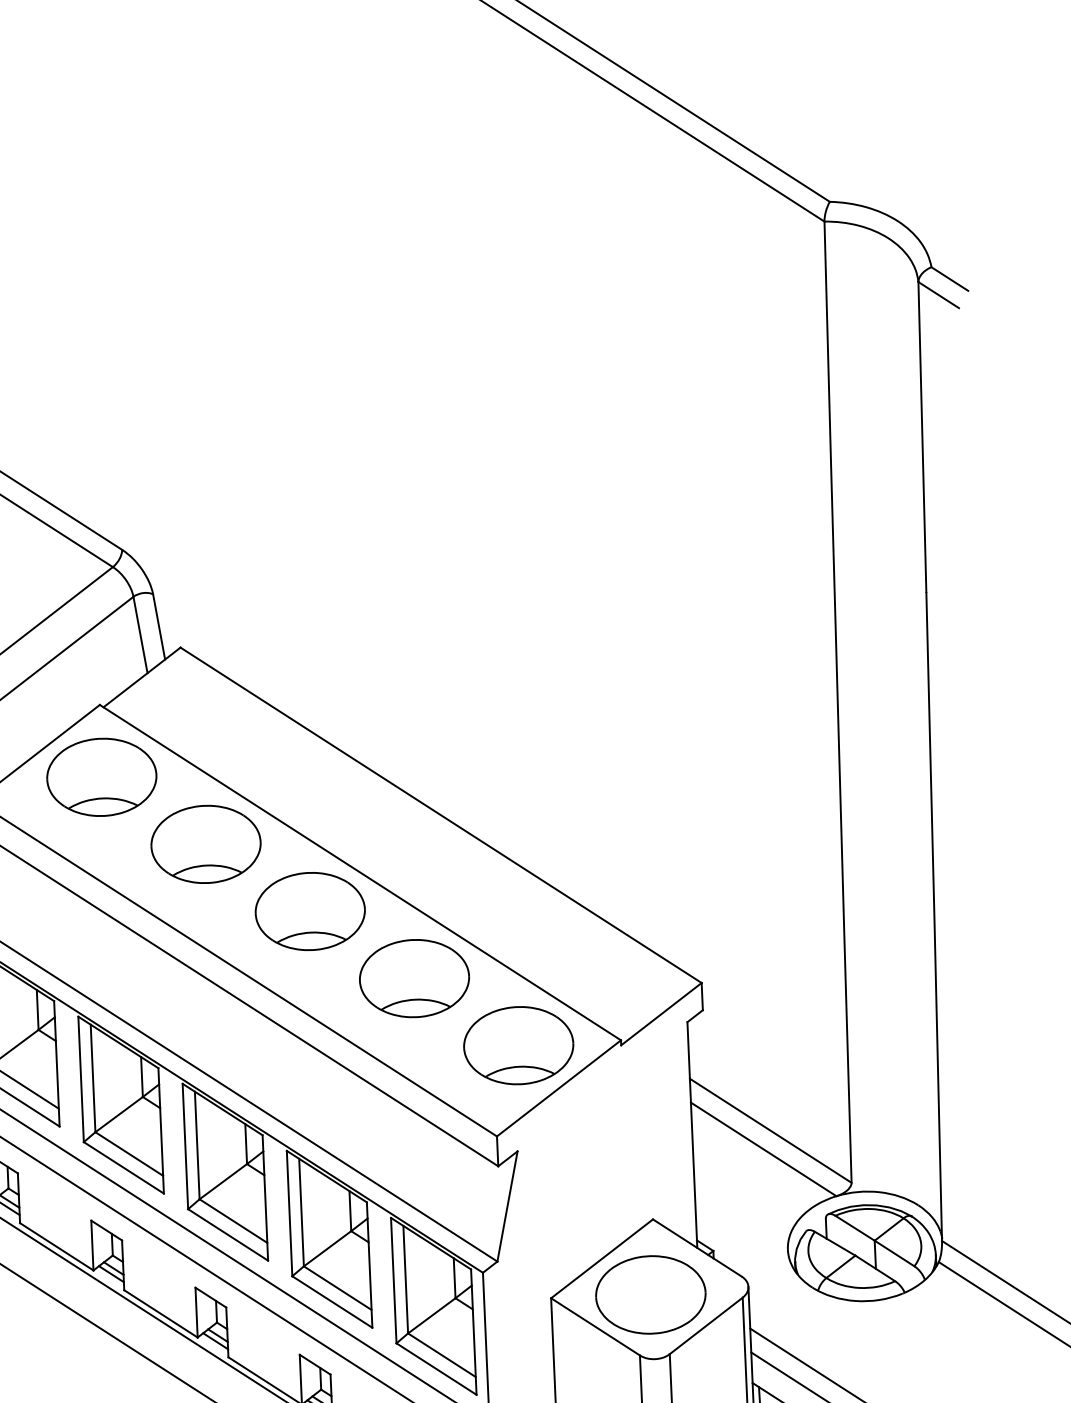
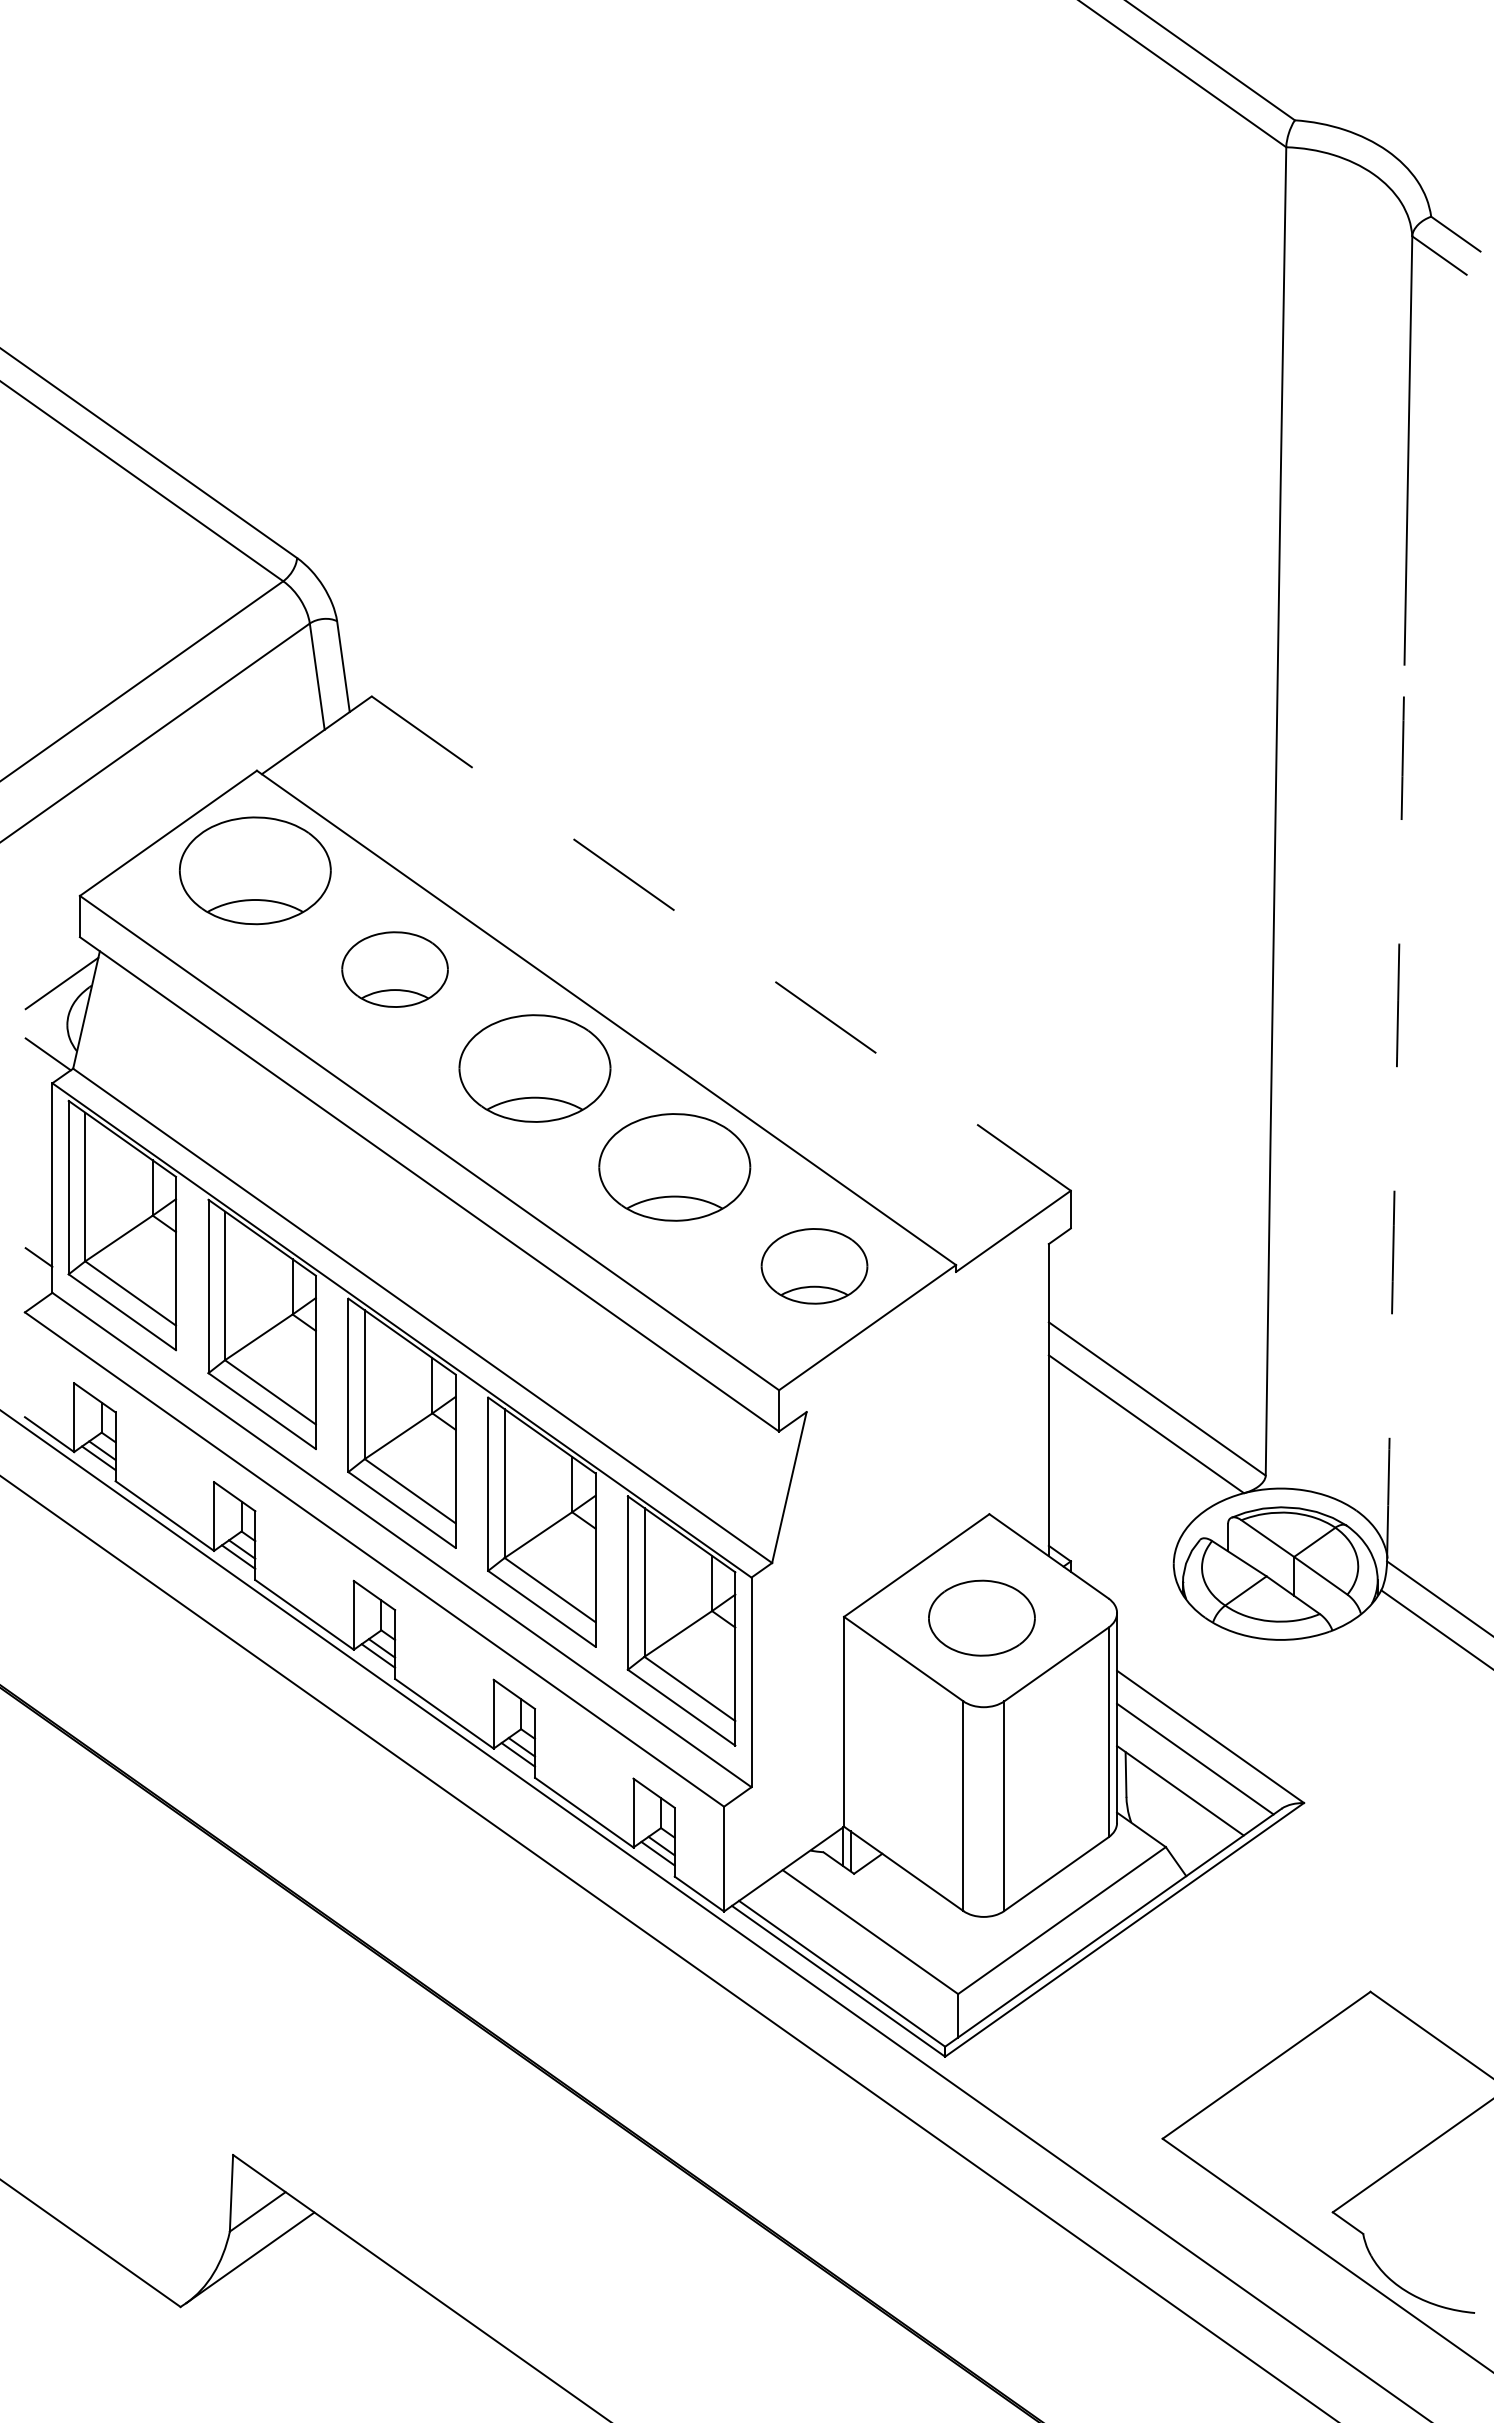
line: (441, 815) -> (721, 943), solid -> dashed
part: (205, 844) -> (394, 969), size x0.7
arc: (934, 916) -> (1396, 1113), solid -> dashed
part: (518, 1045) -> (814, 1266), size x0.7
part: (650, 1294) -> (981, 1617), size x0.7

